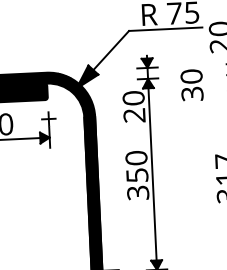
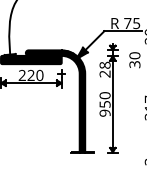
text: (134, 96) -> (105, 64), 20 -> 28
text: (136, 191) -> (104, 112), 350 -> 950

